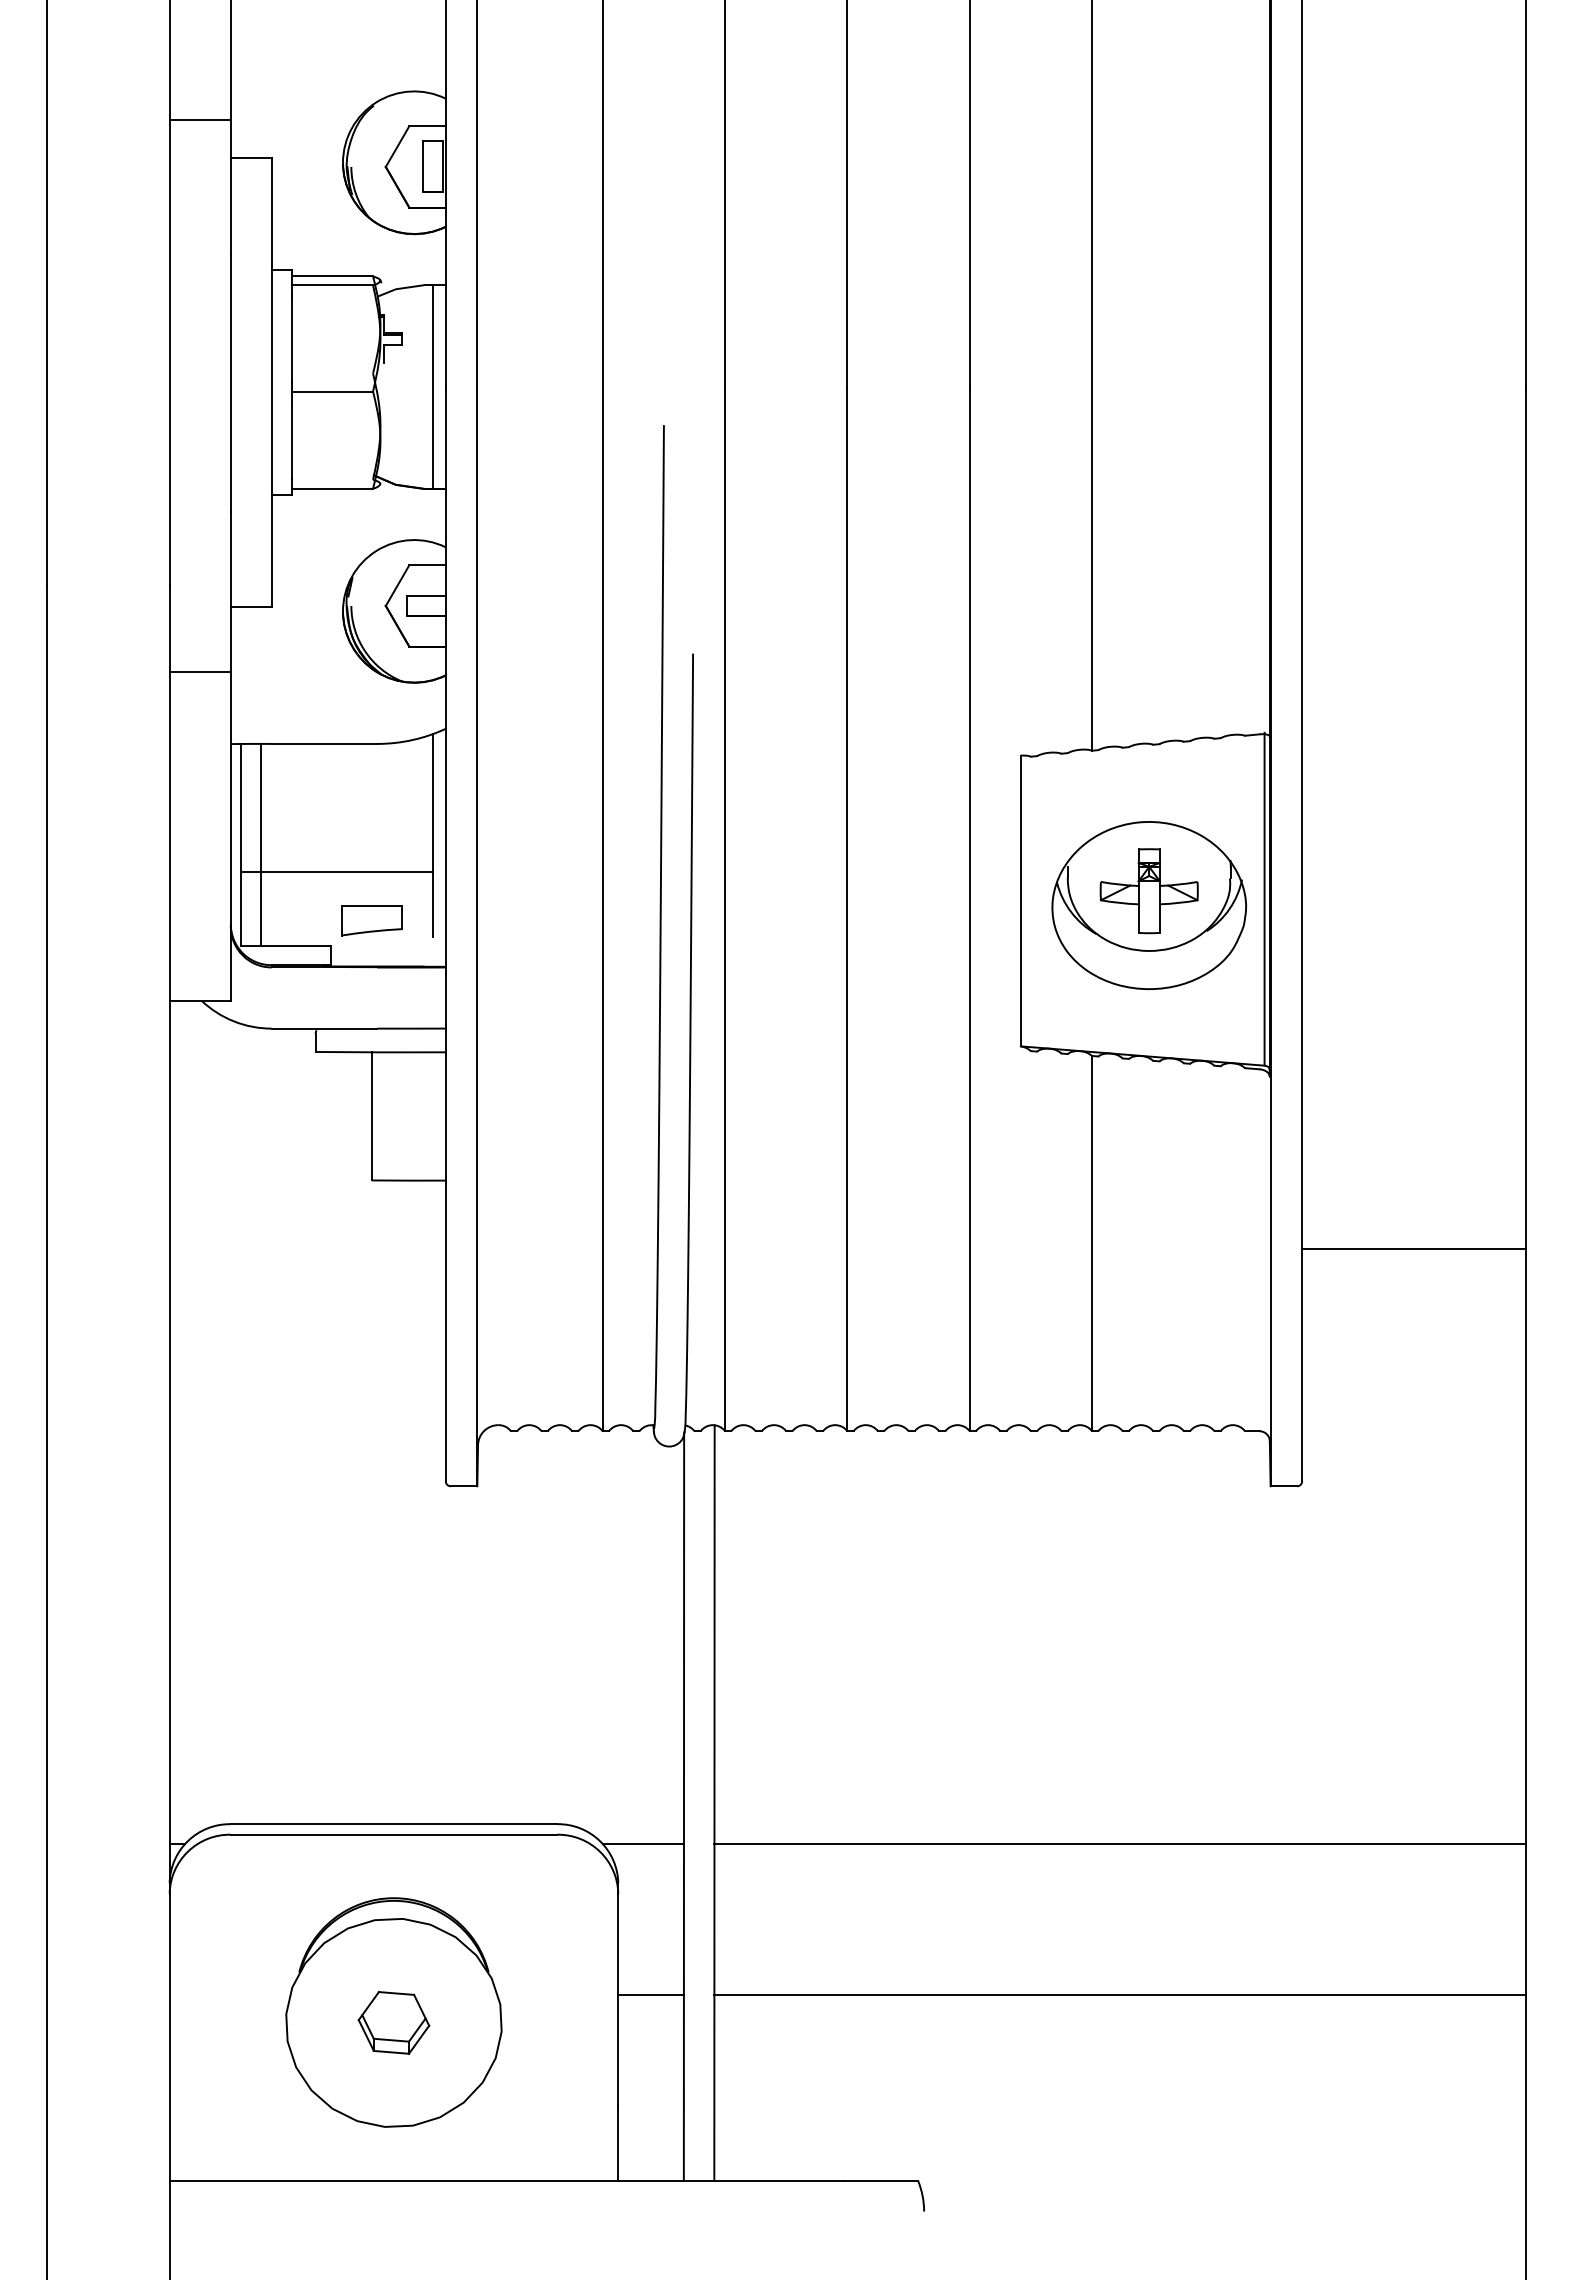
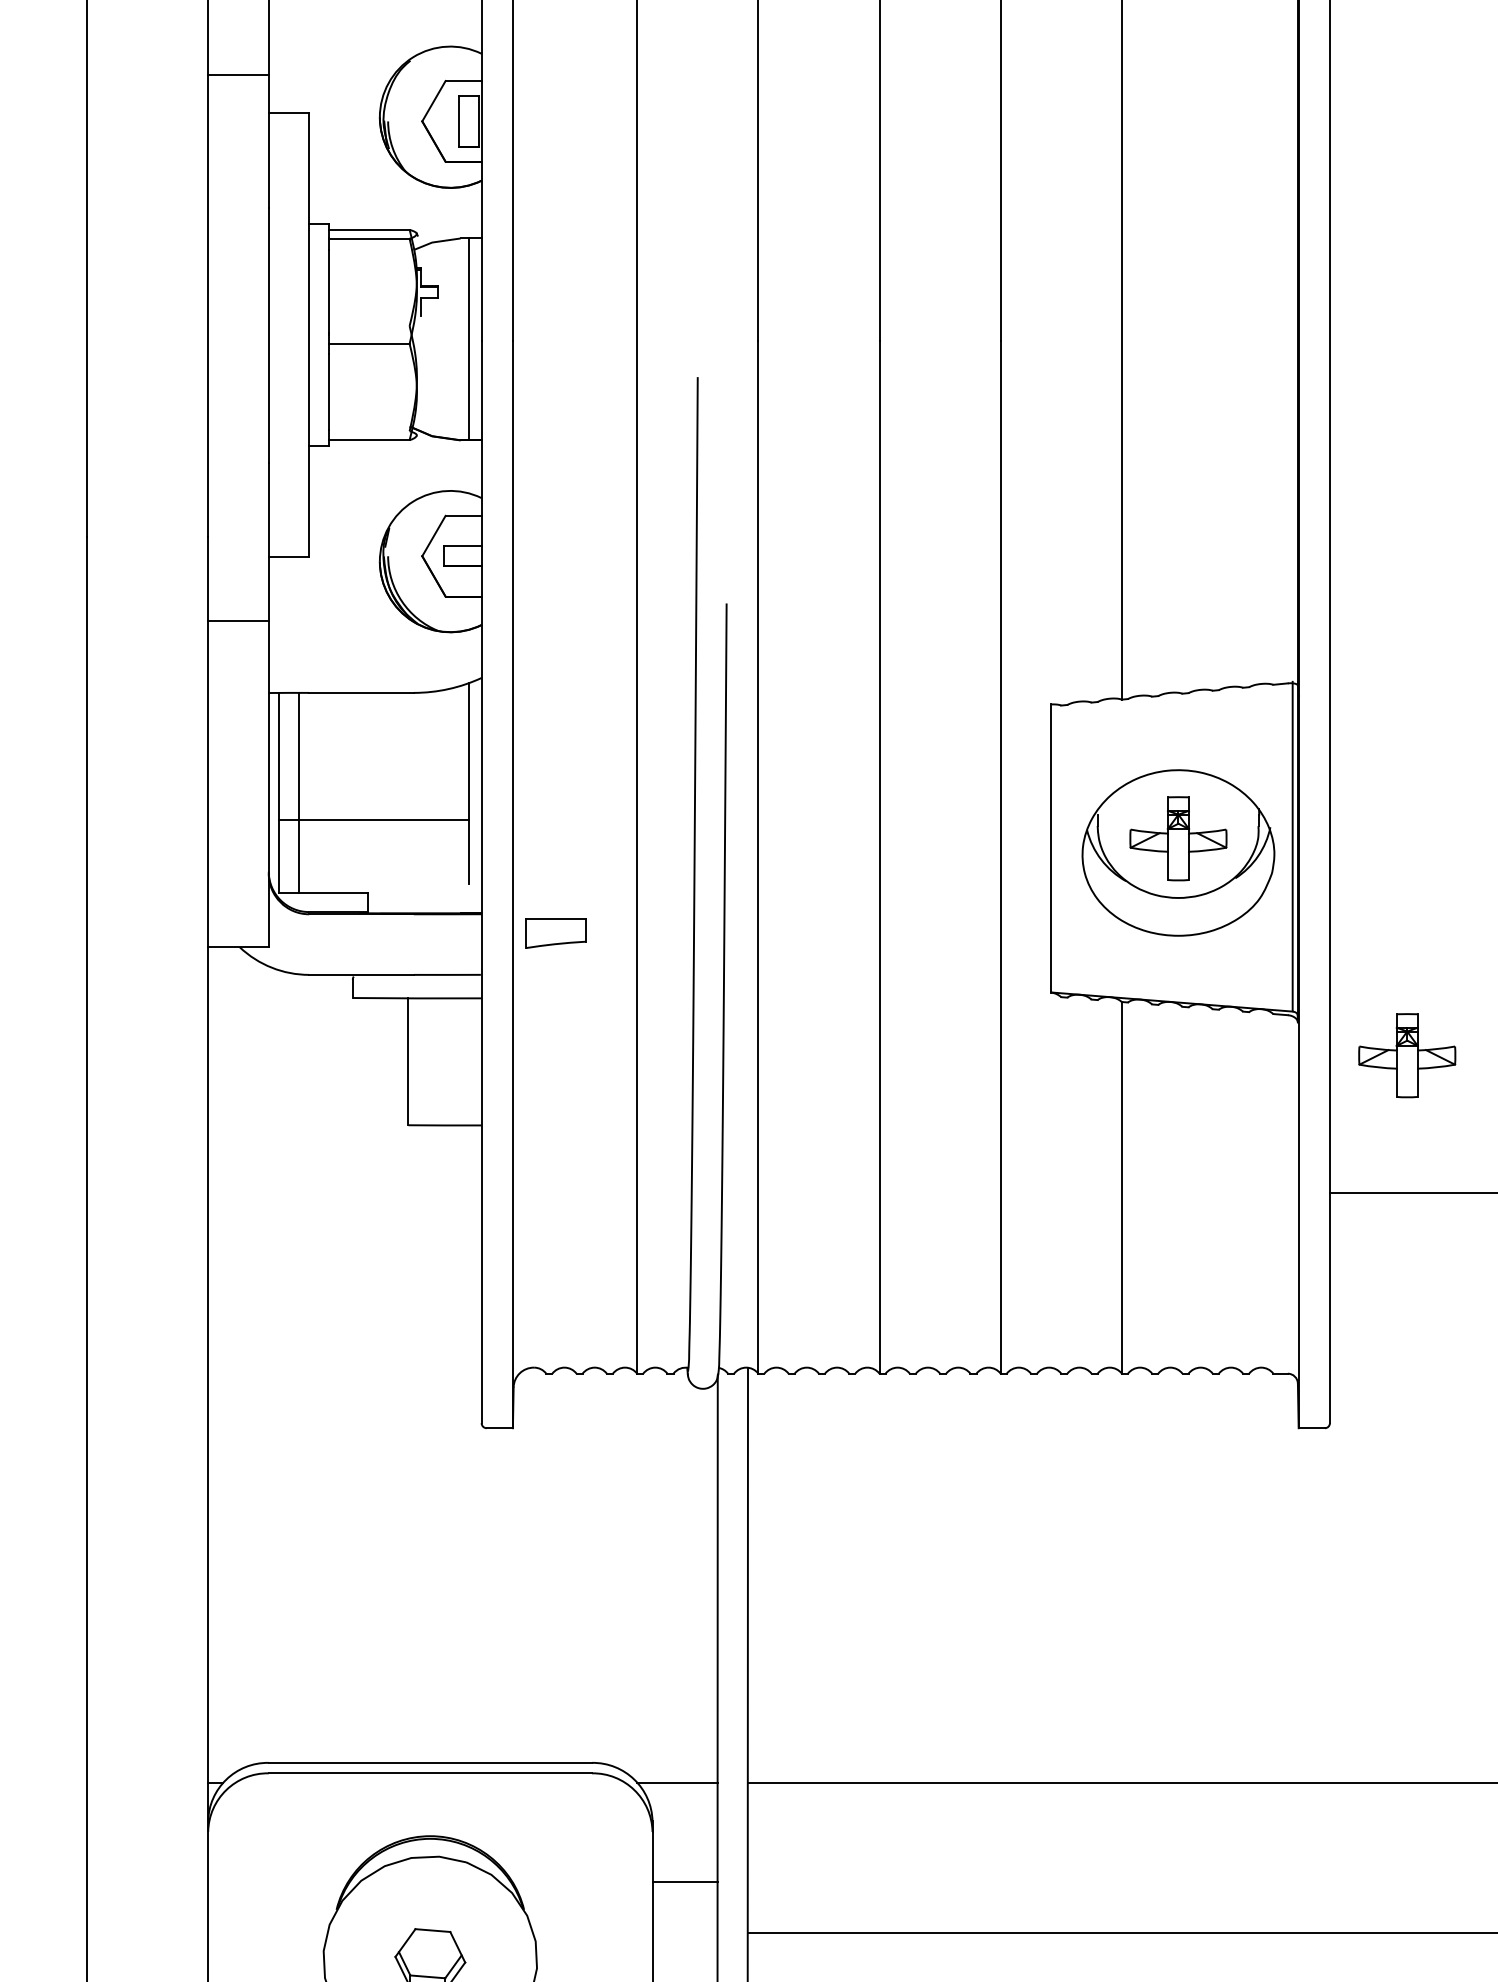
part: (371, 920) -> (555, 933), moved
part: (1379, 1110) -> (1406, 1055), added
line: (650, 1995) -> (684, 1882), moved

